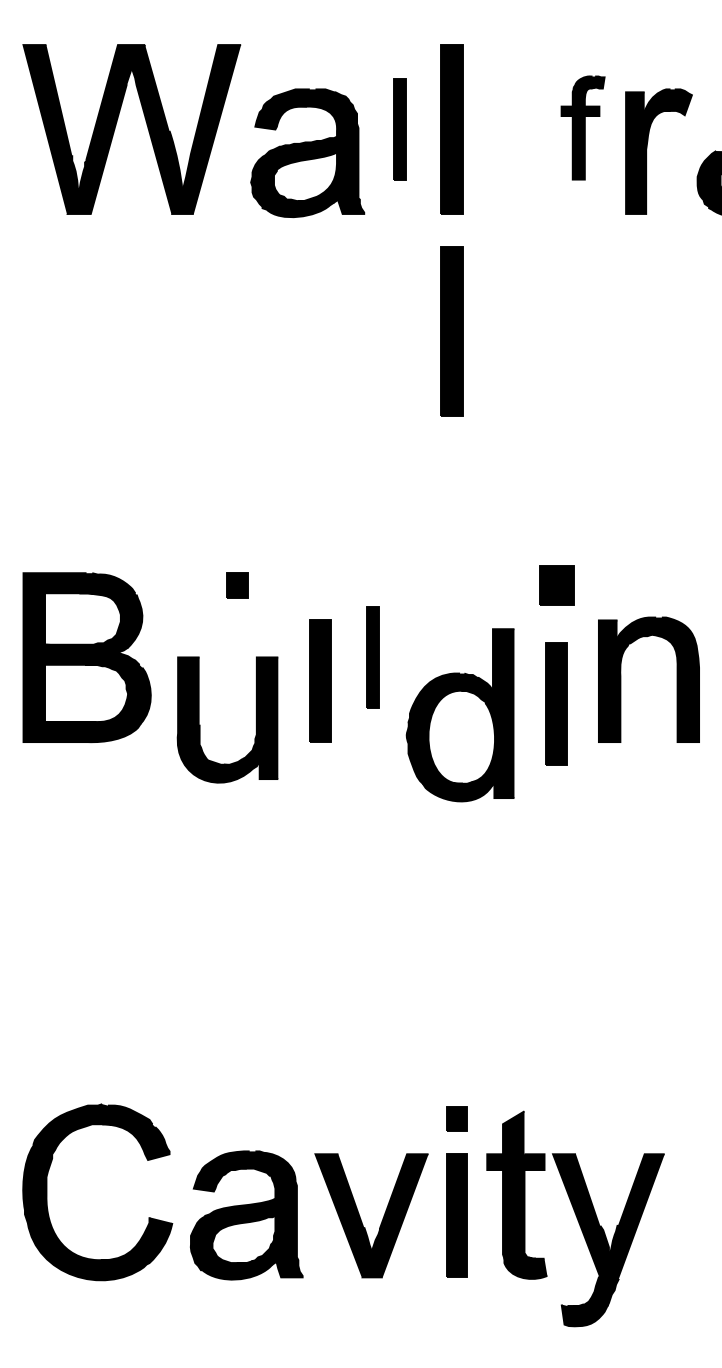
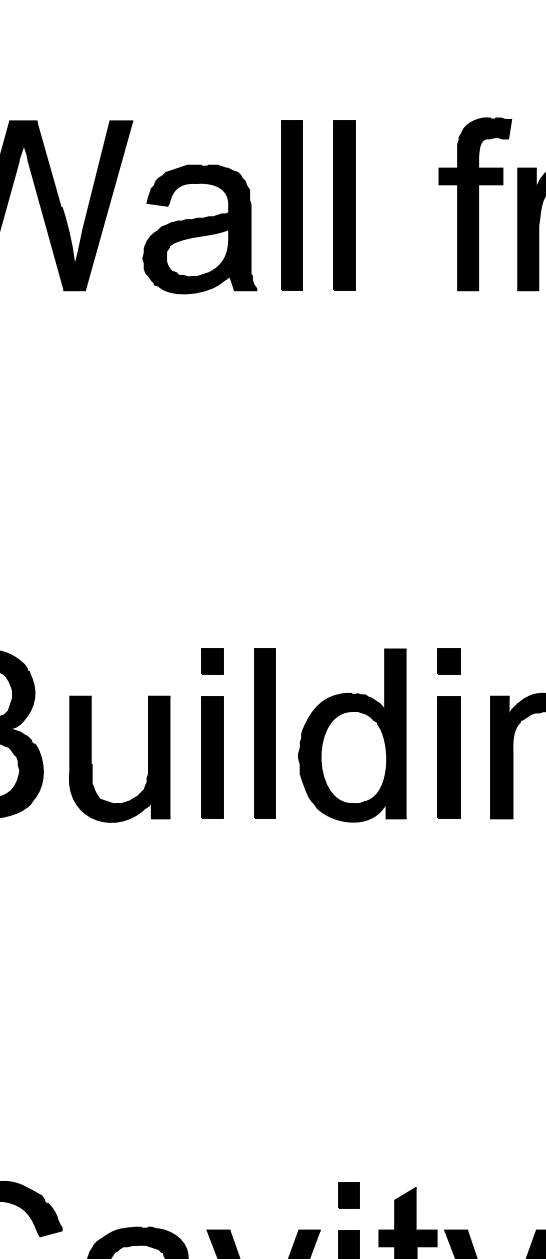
part: (582, 127) -> (474, 203), size x1.67
part: (399, 129) -> (291, 205), size x1.67
part: (451, 331) -> (343, 407), removed
part: (237, 585) -> (212, 661), moved
part: (556, 585) -> (448, 661), size x0.62
part: (372, 657) -> (264, 733), size x1.67
part: (556, 703) -> (448, 756), moved
part: (459, 715) -> (351, 735), moved
part: (200, 724) -> (92, 763), moved

